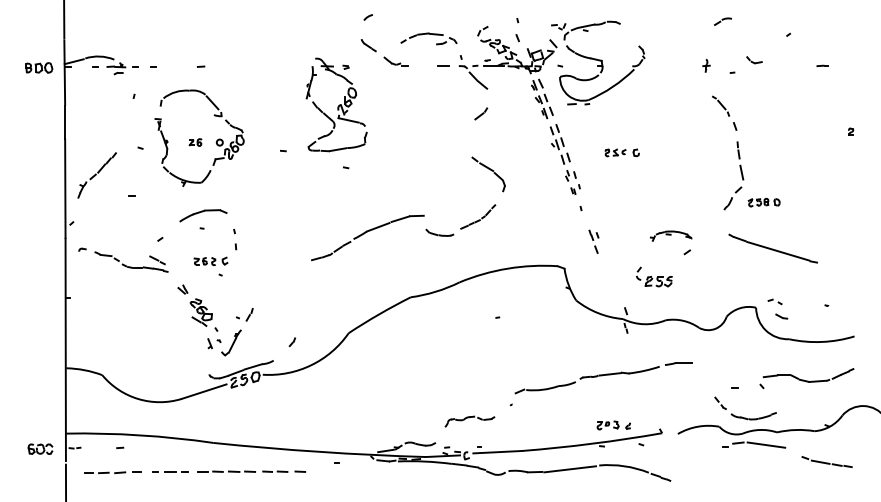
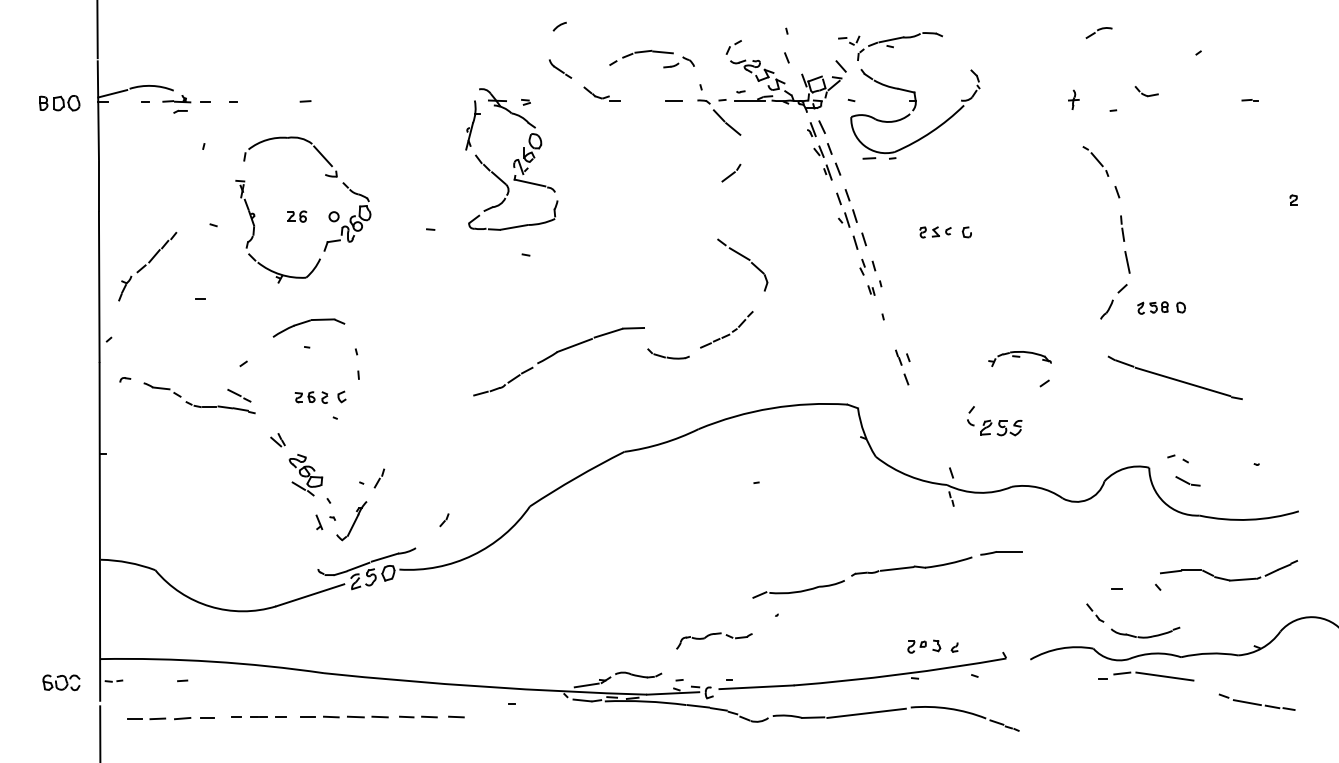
part: (781, 316) -> (1187, 481), size x1.4
part: (603, 378) -> (886, 575), moved

